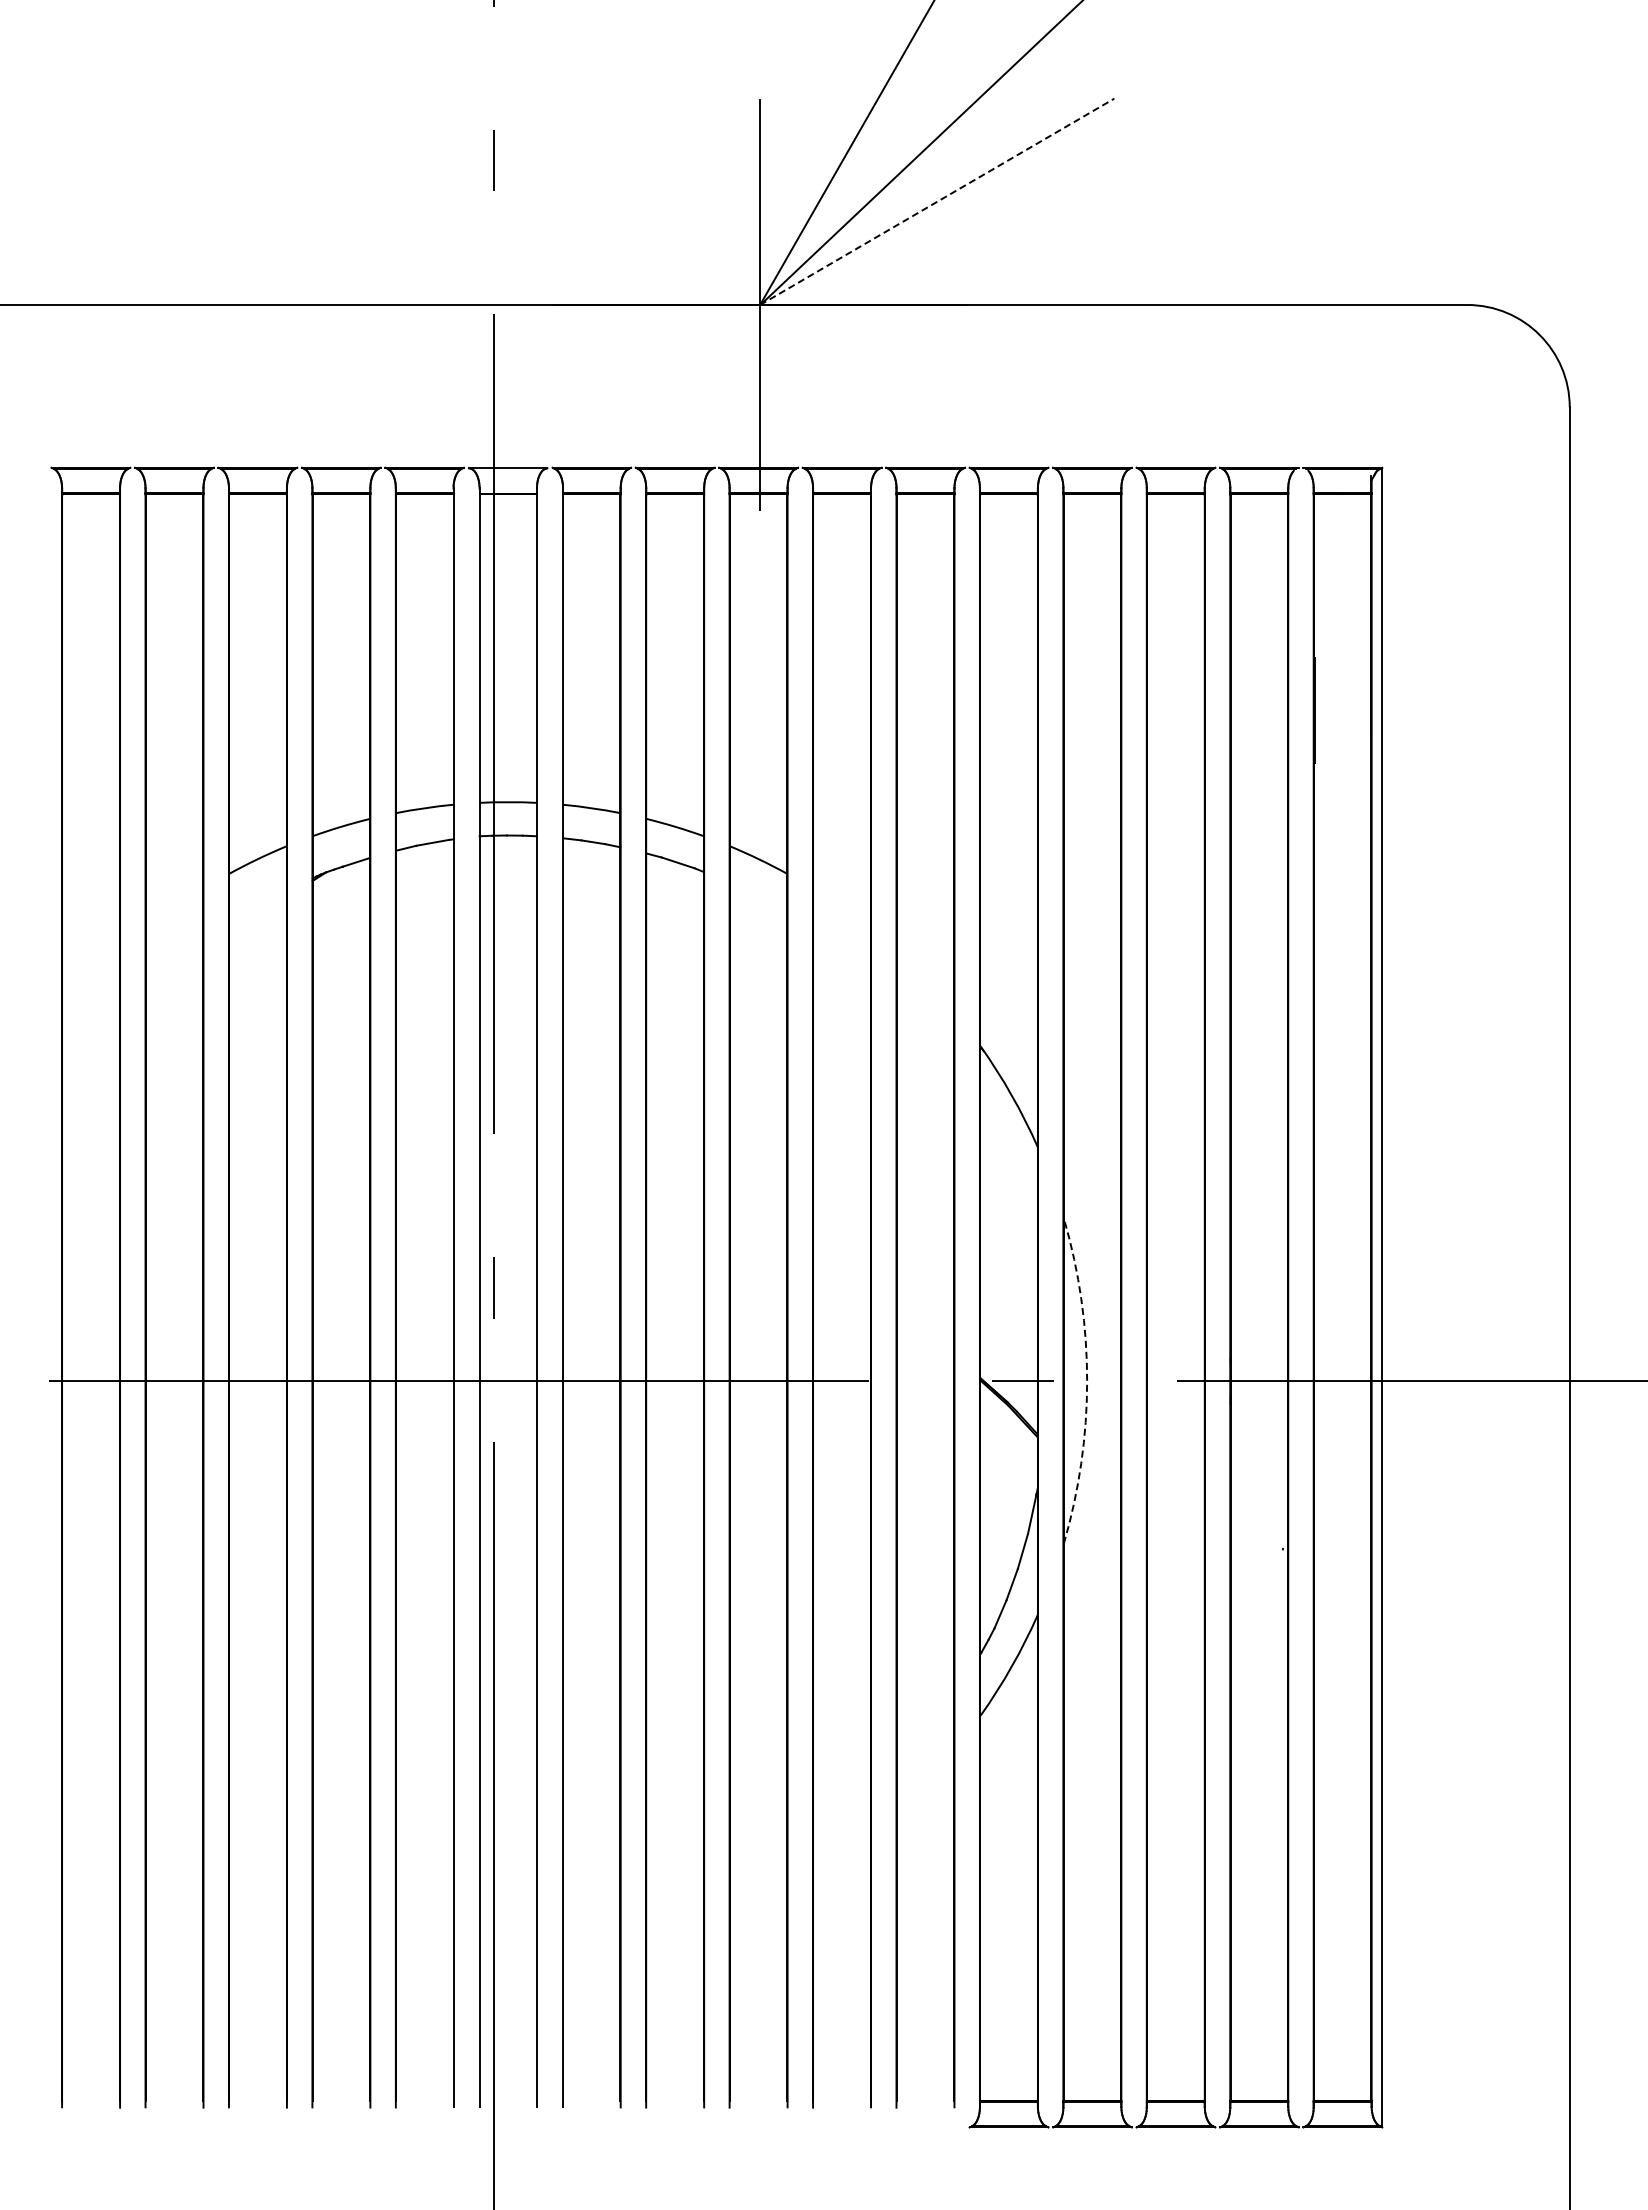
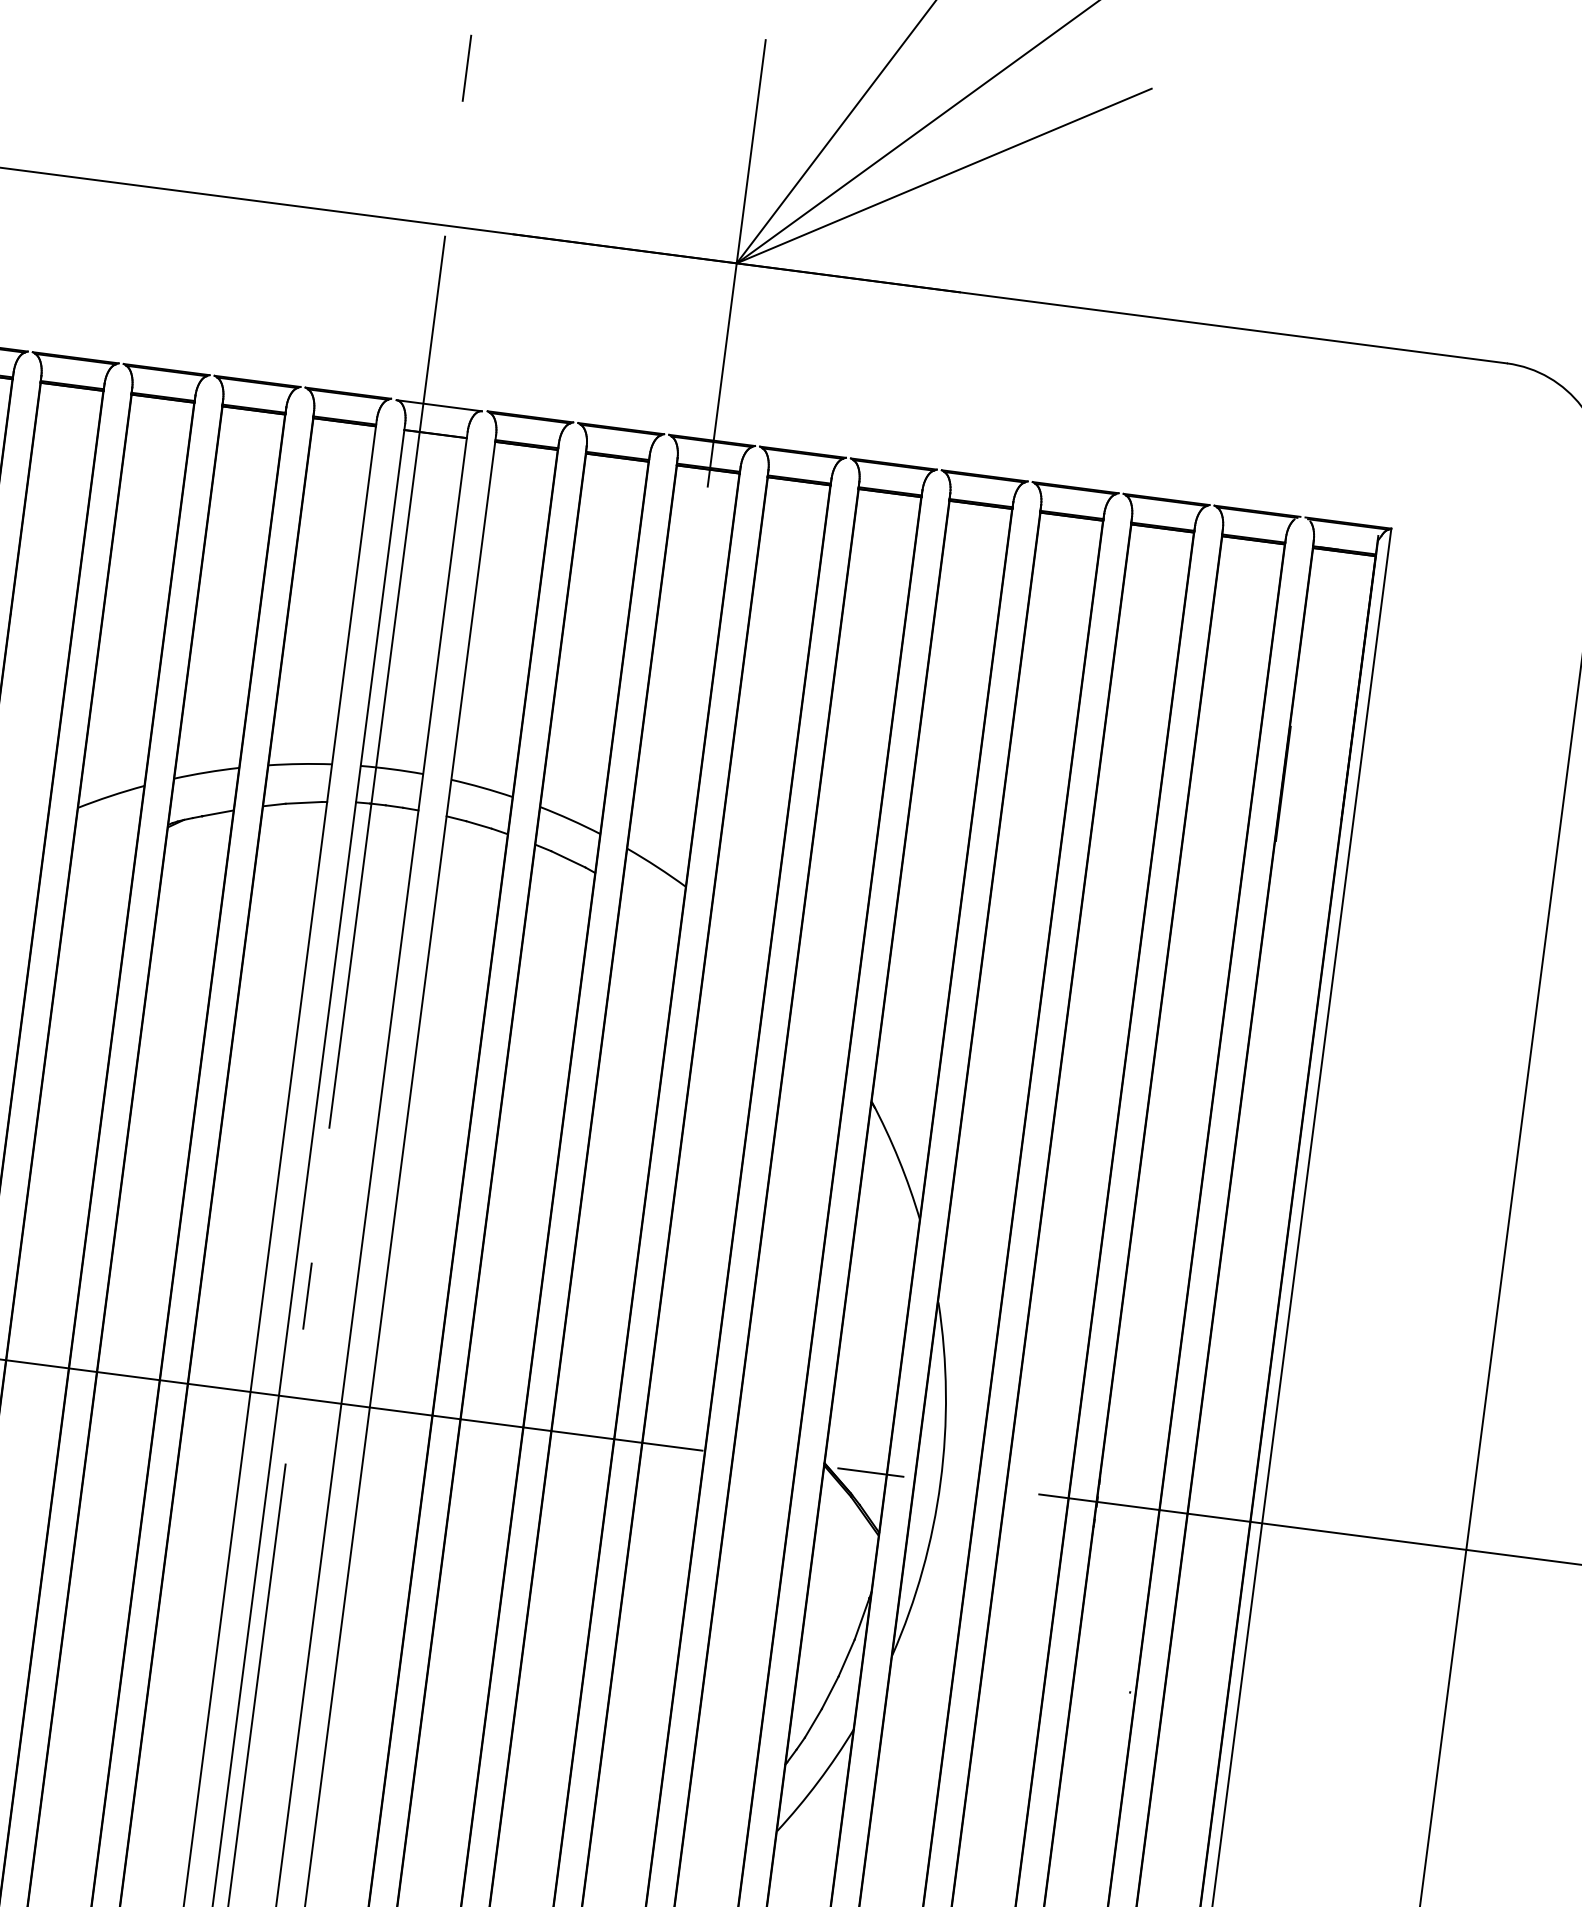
line: (937, 201) -> (944, 175), dashed -> solid
arc: (1087, 1381) -> (940, 1482), dashed -> solid

